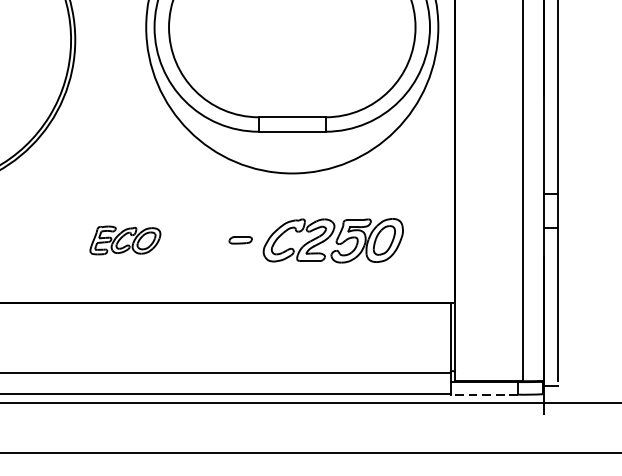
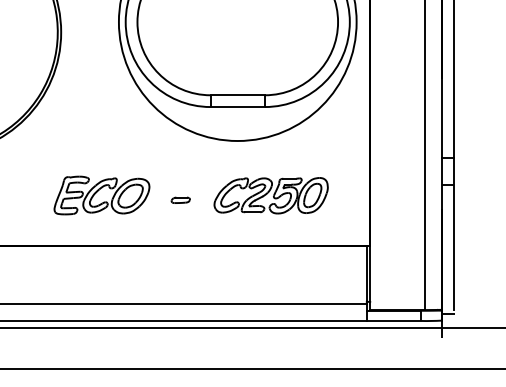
part: (240, 239) -> (180, 199), moved
part: (124, 240) -> (101, 195), size x1.67
line: (483, 394) -> (393, 320), dashed -> solid

